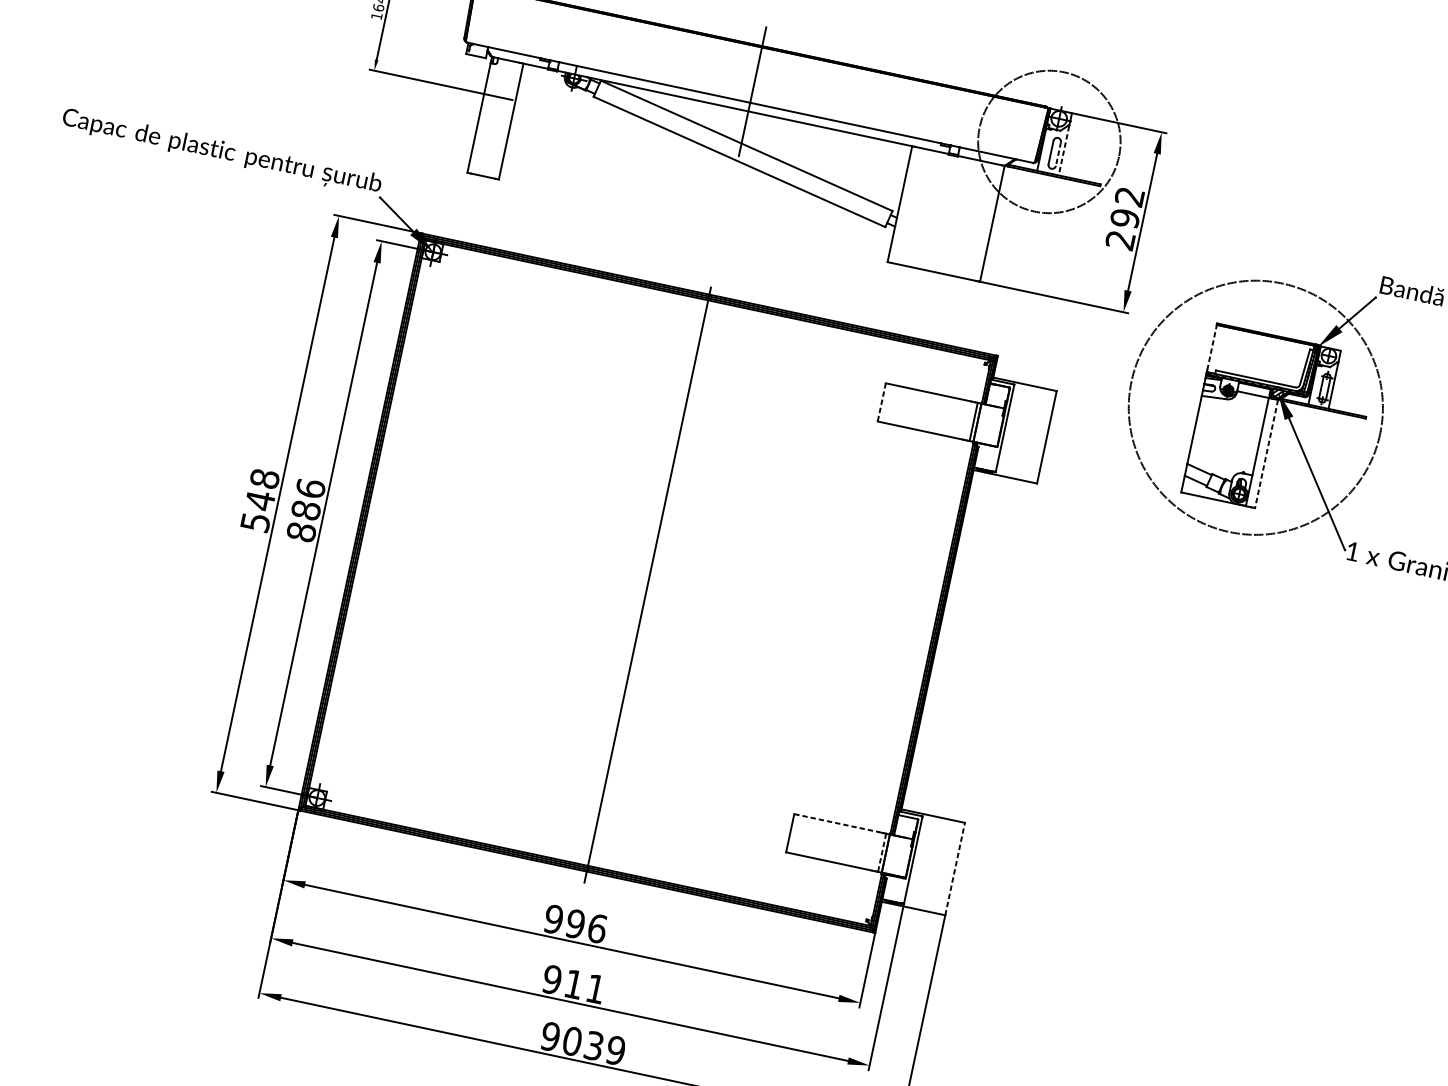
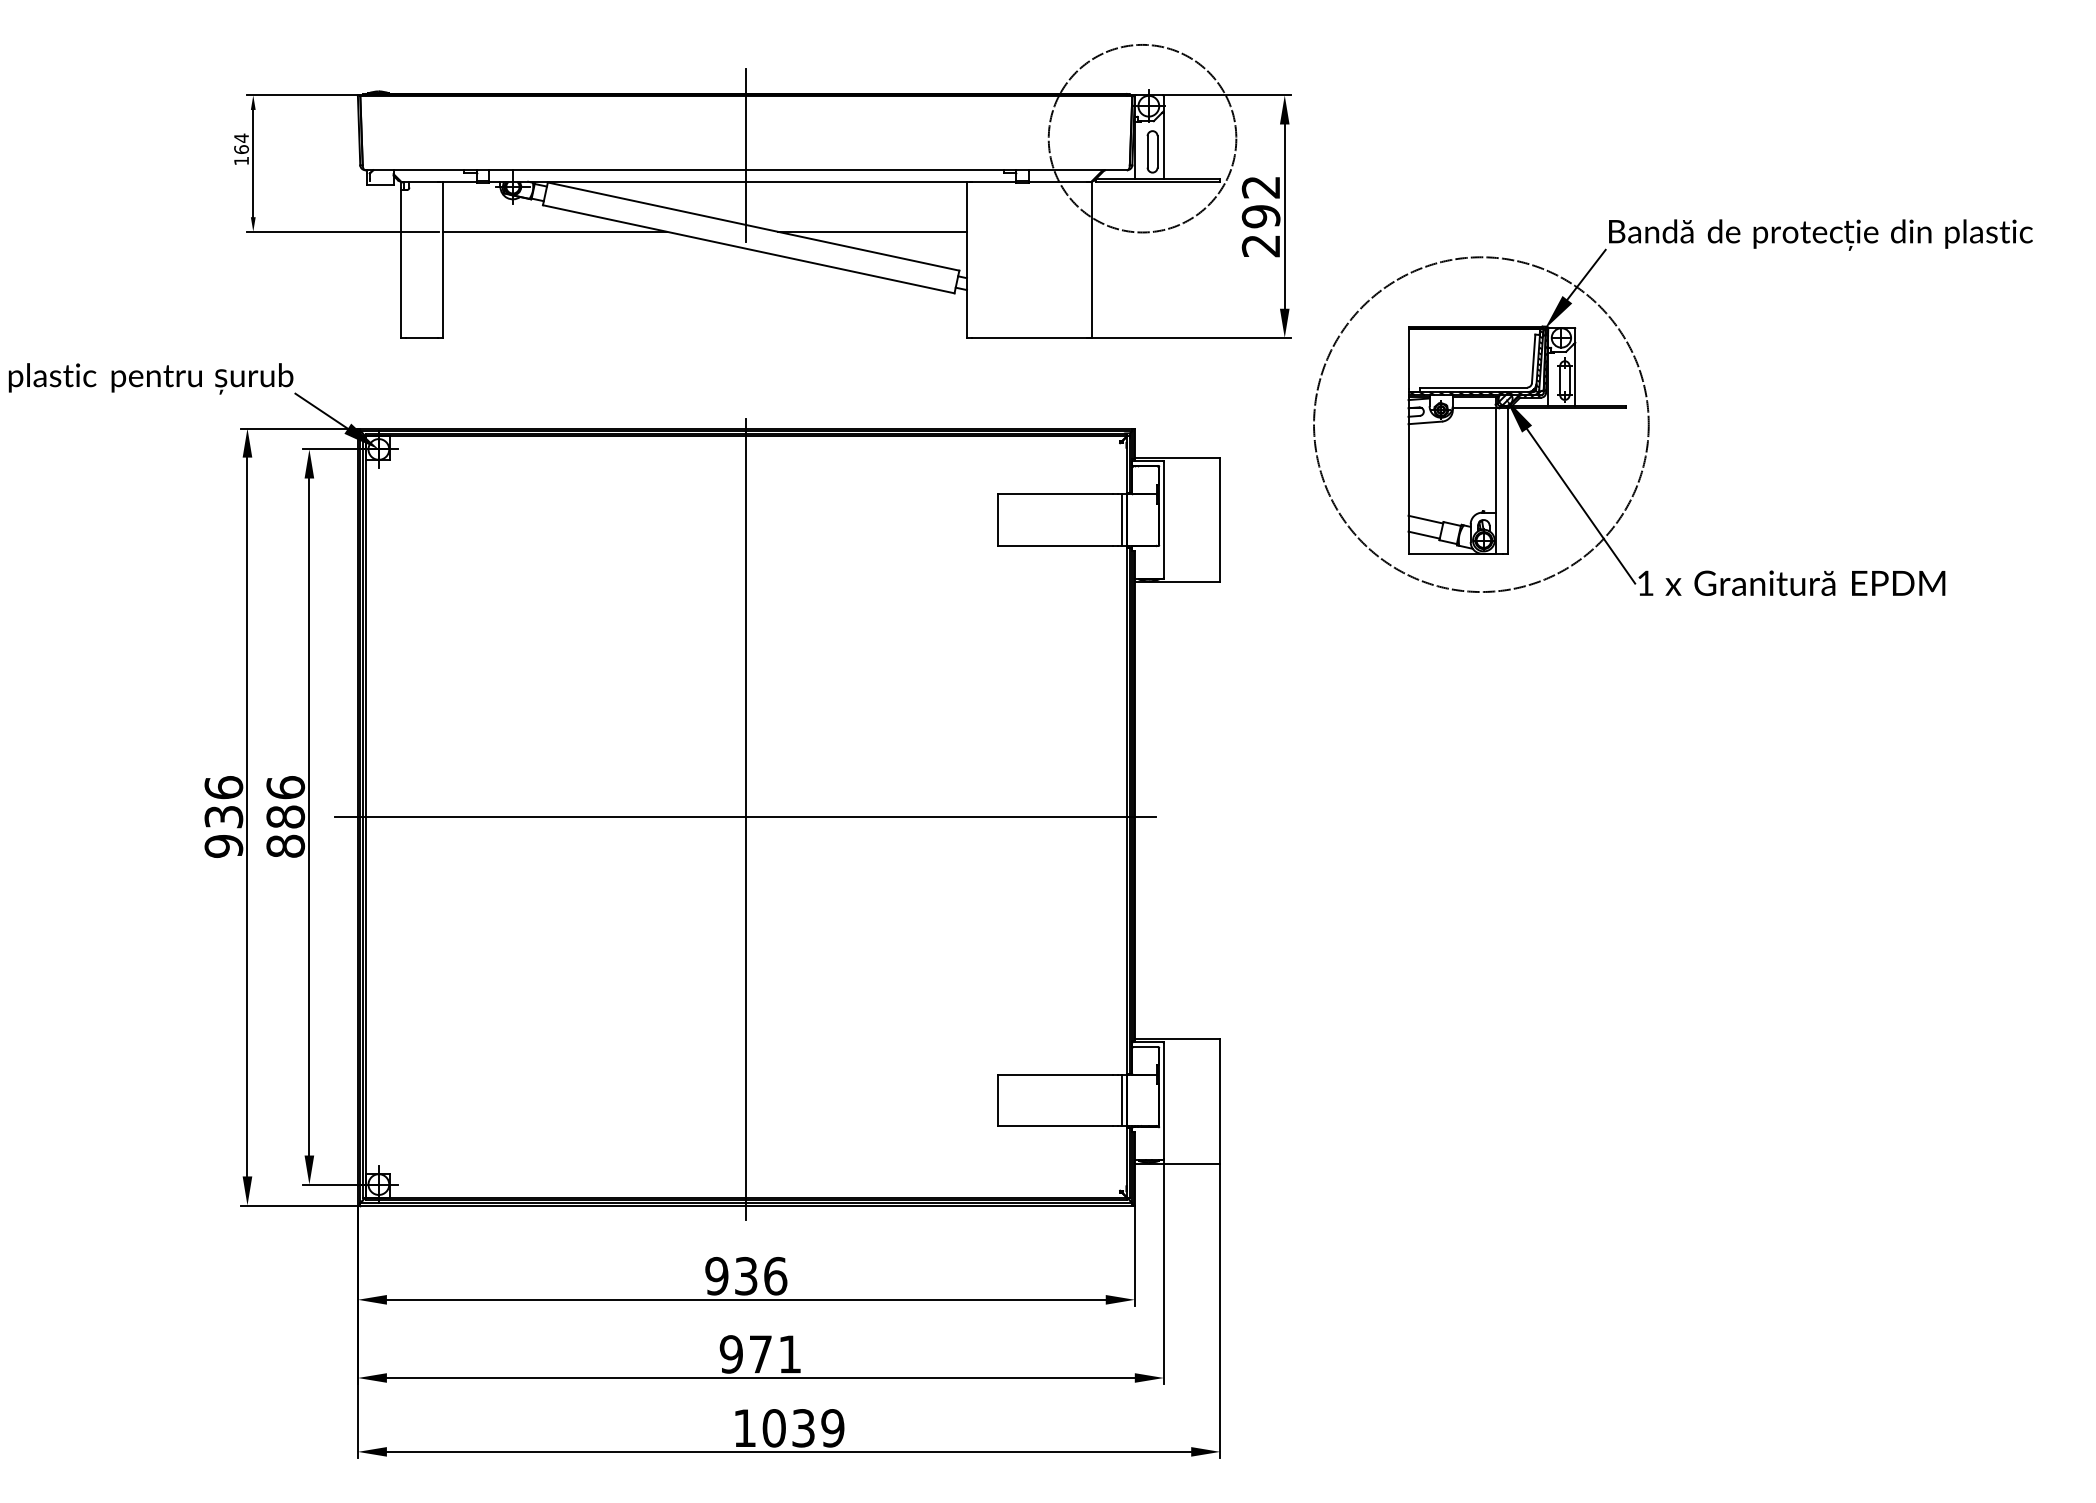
line: (598, 118) -> (554, 231), added
line: (1063, 151) -> (1163, 146), dashed -> solid
line: (1058, 153) -> (1157, 151), dashed -> solid
line: (833, 168) -> (871, 231), added
line: (1212, 347) -> (1408, 358), dashed -> solid
line: (881, 402) -> (997, 520), dashed -> solid
line: (1266, 454) -> (1507, 481), dashed -> solid
text: (259, 500) -> (223, 816), 548 -> 936
line: (647, 583) -> (745, 817), added
line: (837, 823) -> (1055, 1074), dashed -> solid
line: (881, 852) -> (1121, 1100), dashed -> solid
line: (955, 868) -> (1220, 1100), dashed -> solid
text: (574, 924) -> (745, 1276), 996 -> 936
text: (573, 984) -> (760, 1354), 911 -> 971
text: (550, 1036) -> (744, 1428), 9039 -> 1039

